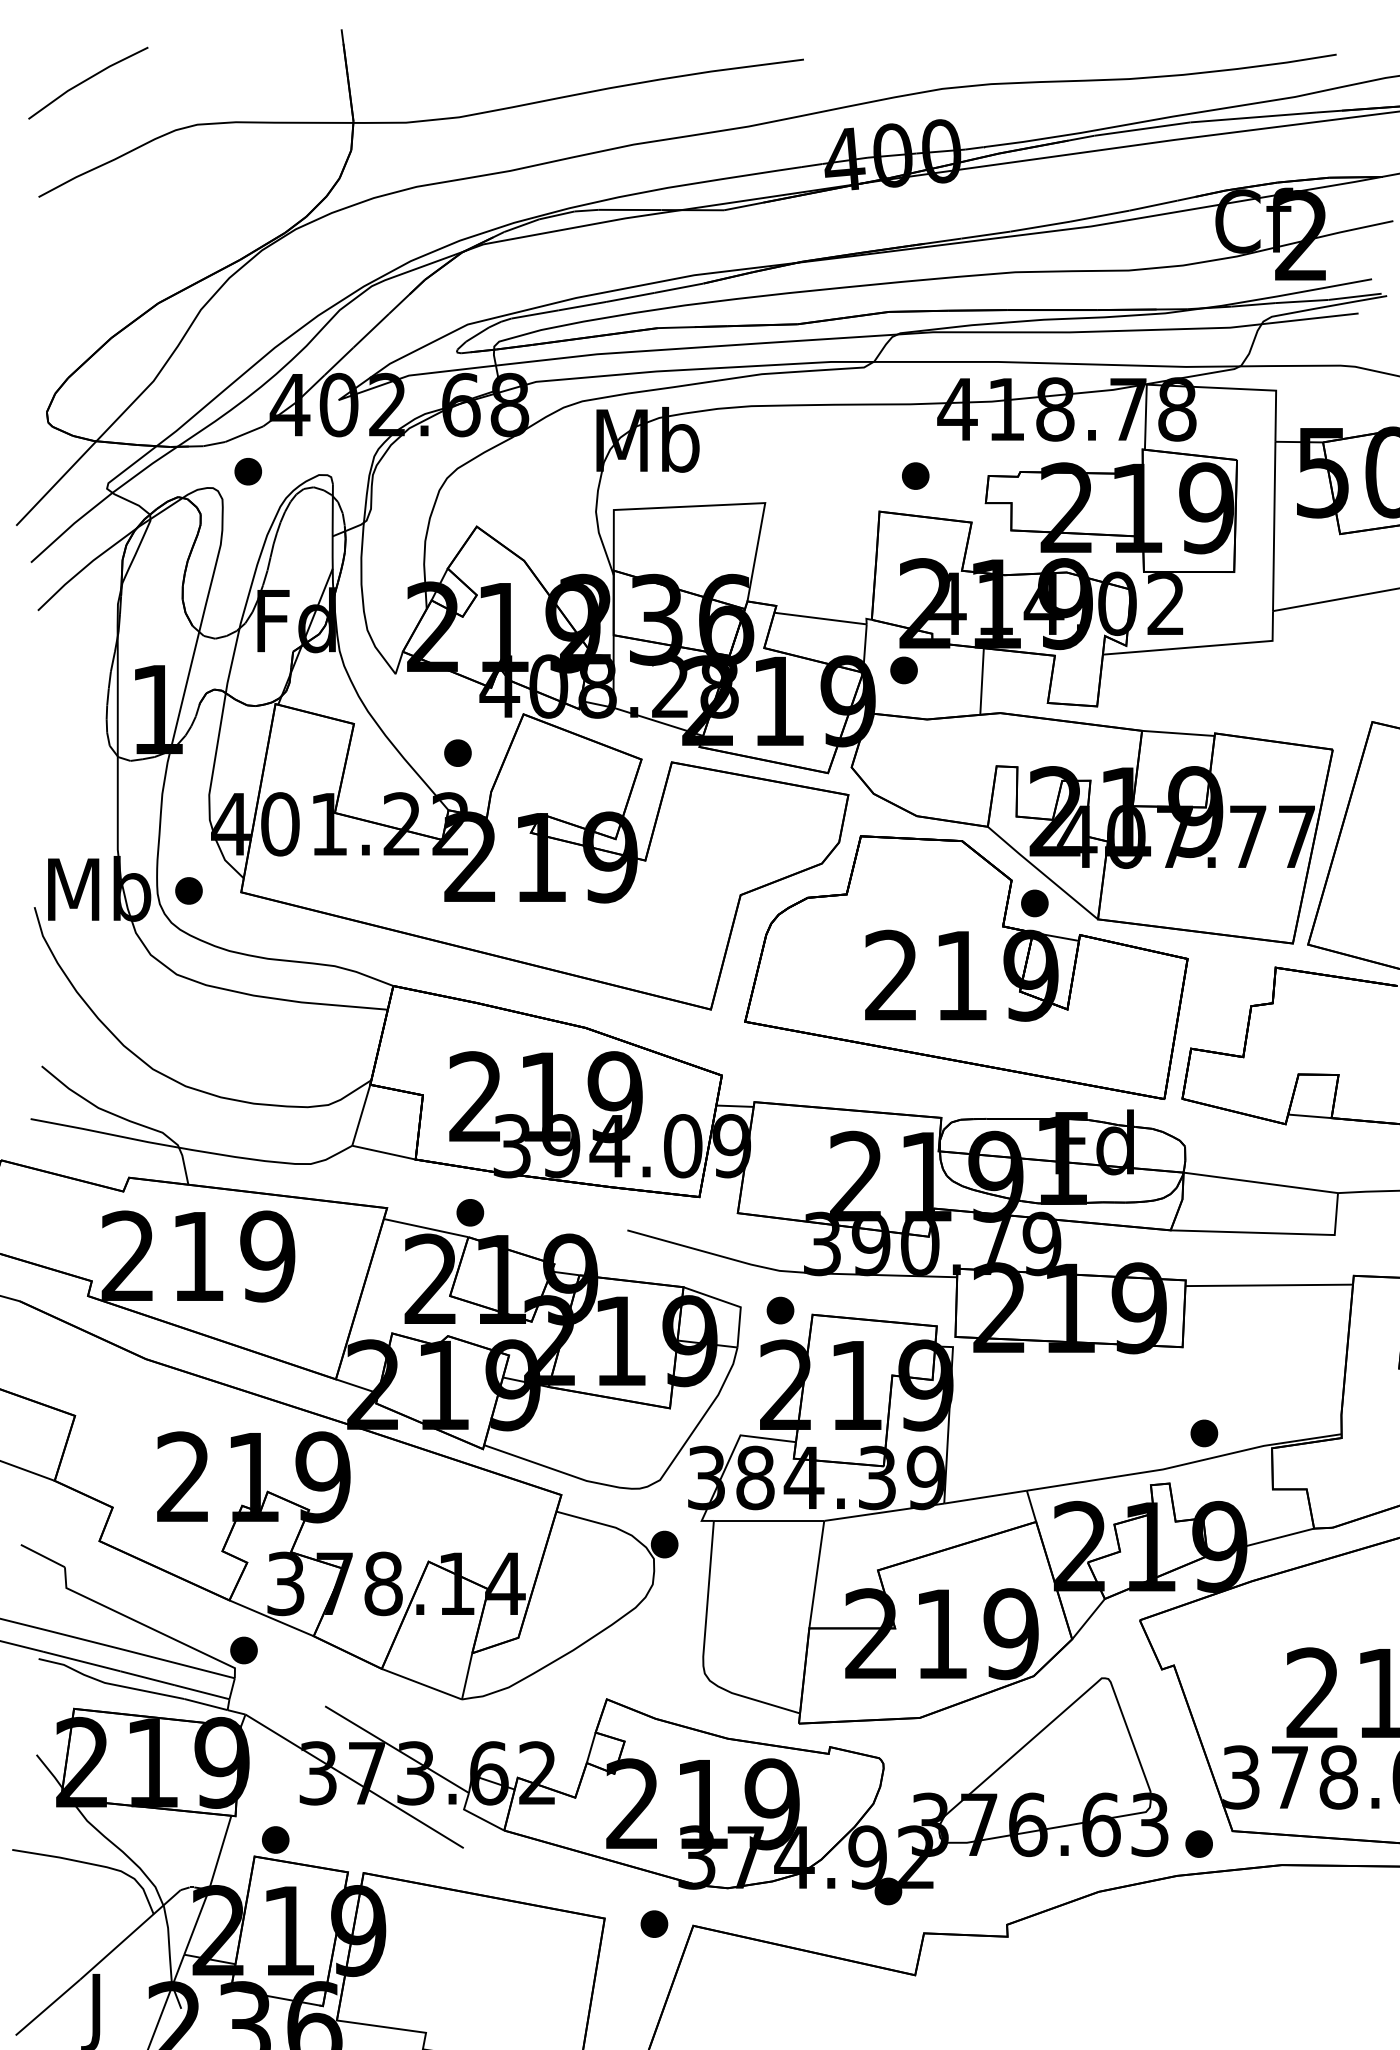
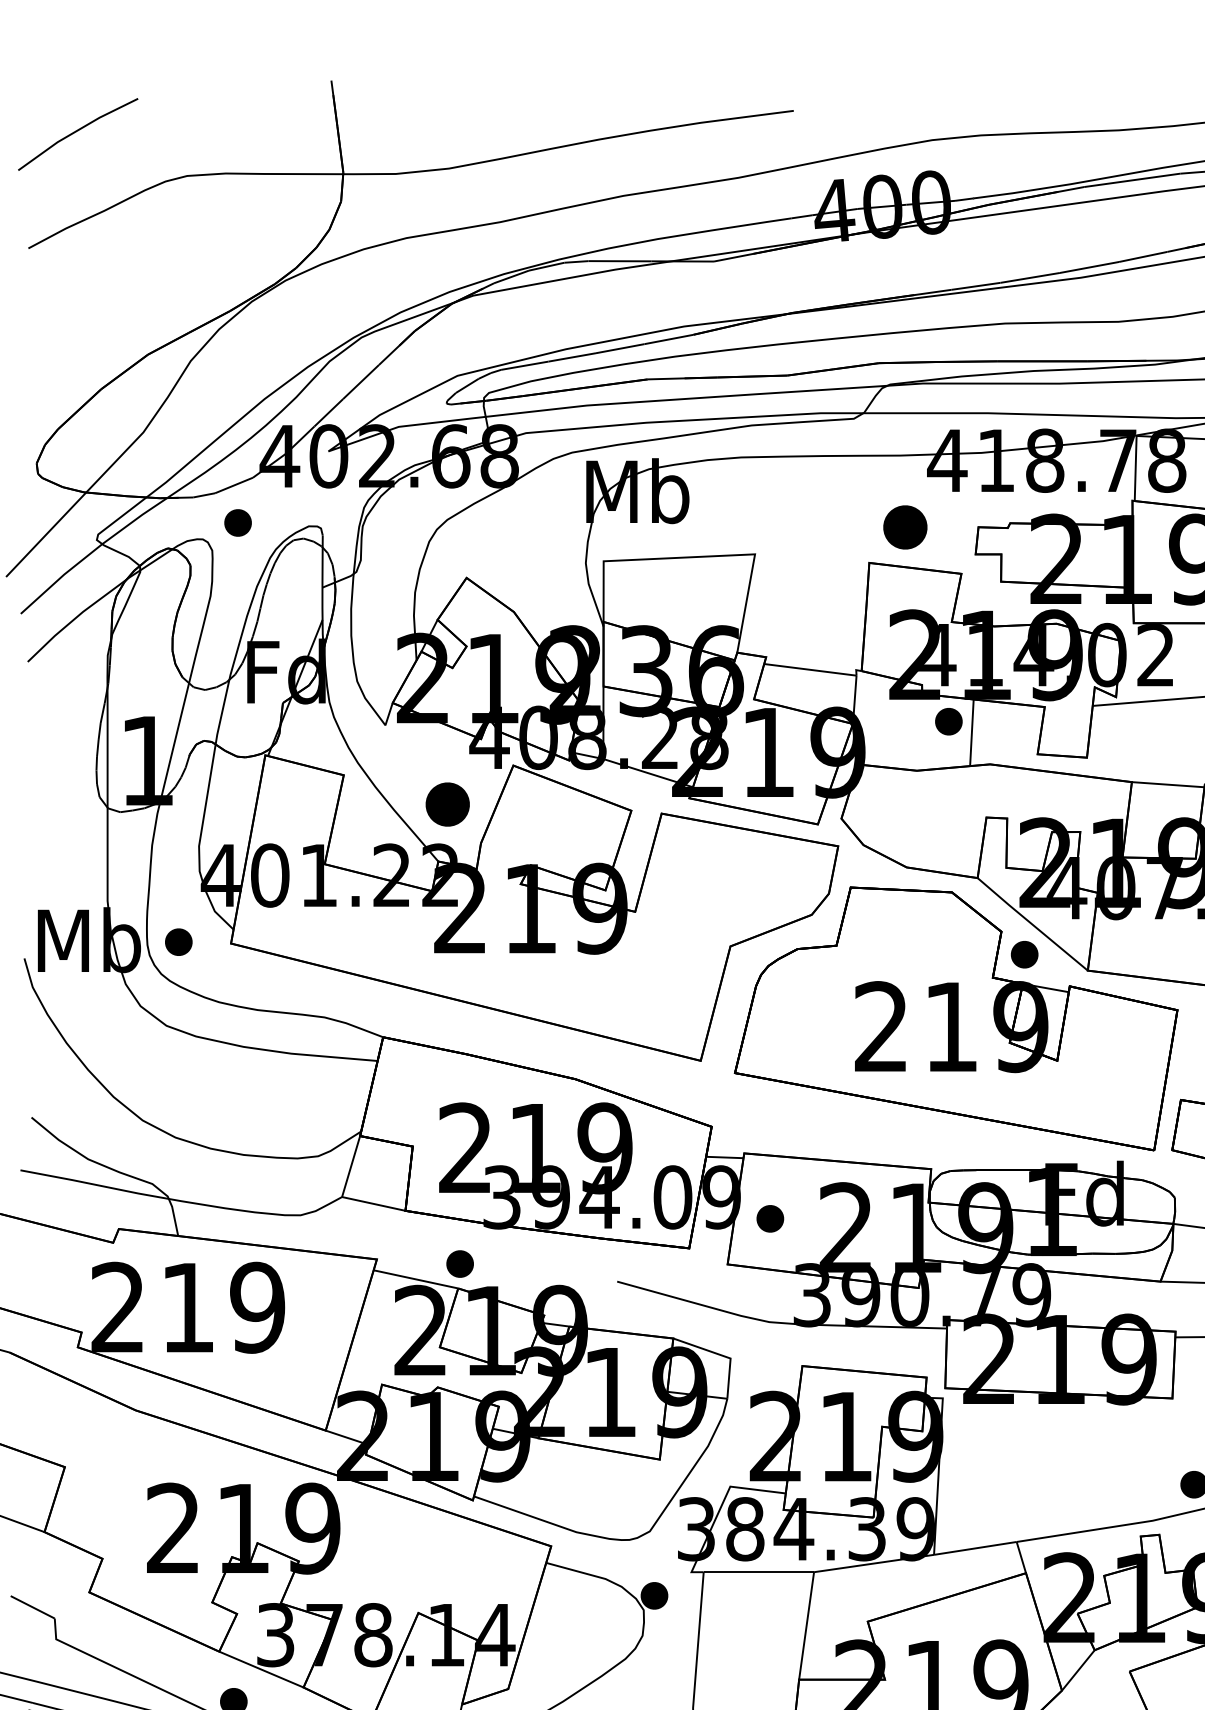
part: (915, 475) -> (905, 526), size x1.6
part: (903, 670) -> (948, 721), moved
part: (457, 752) -> (447, 803), size x1.6
part: (780, 1310) -> (770, 1218), moved

